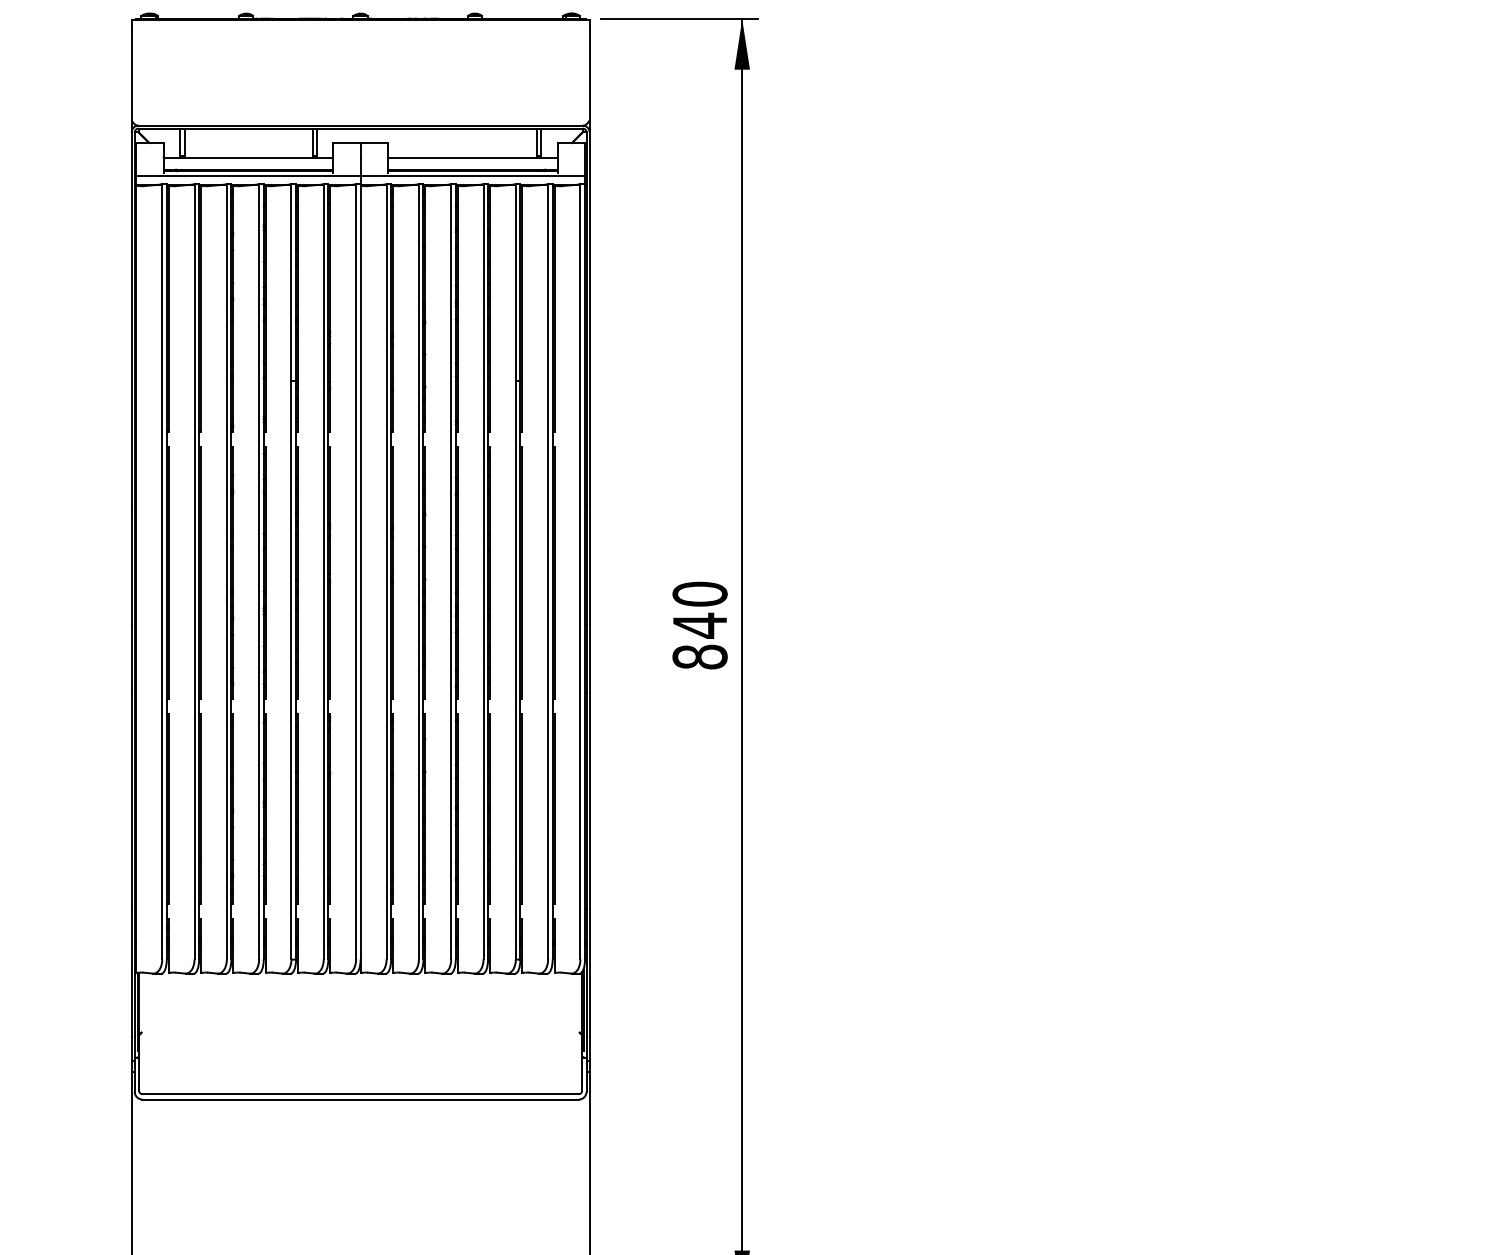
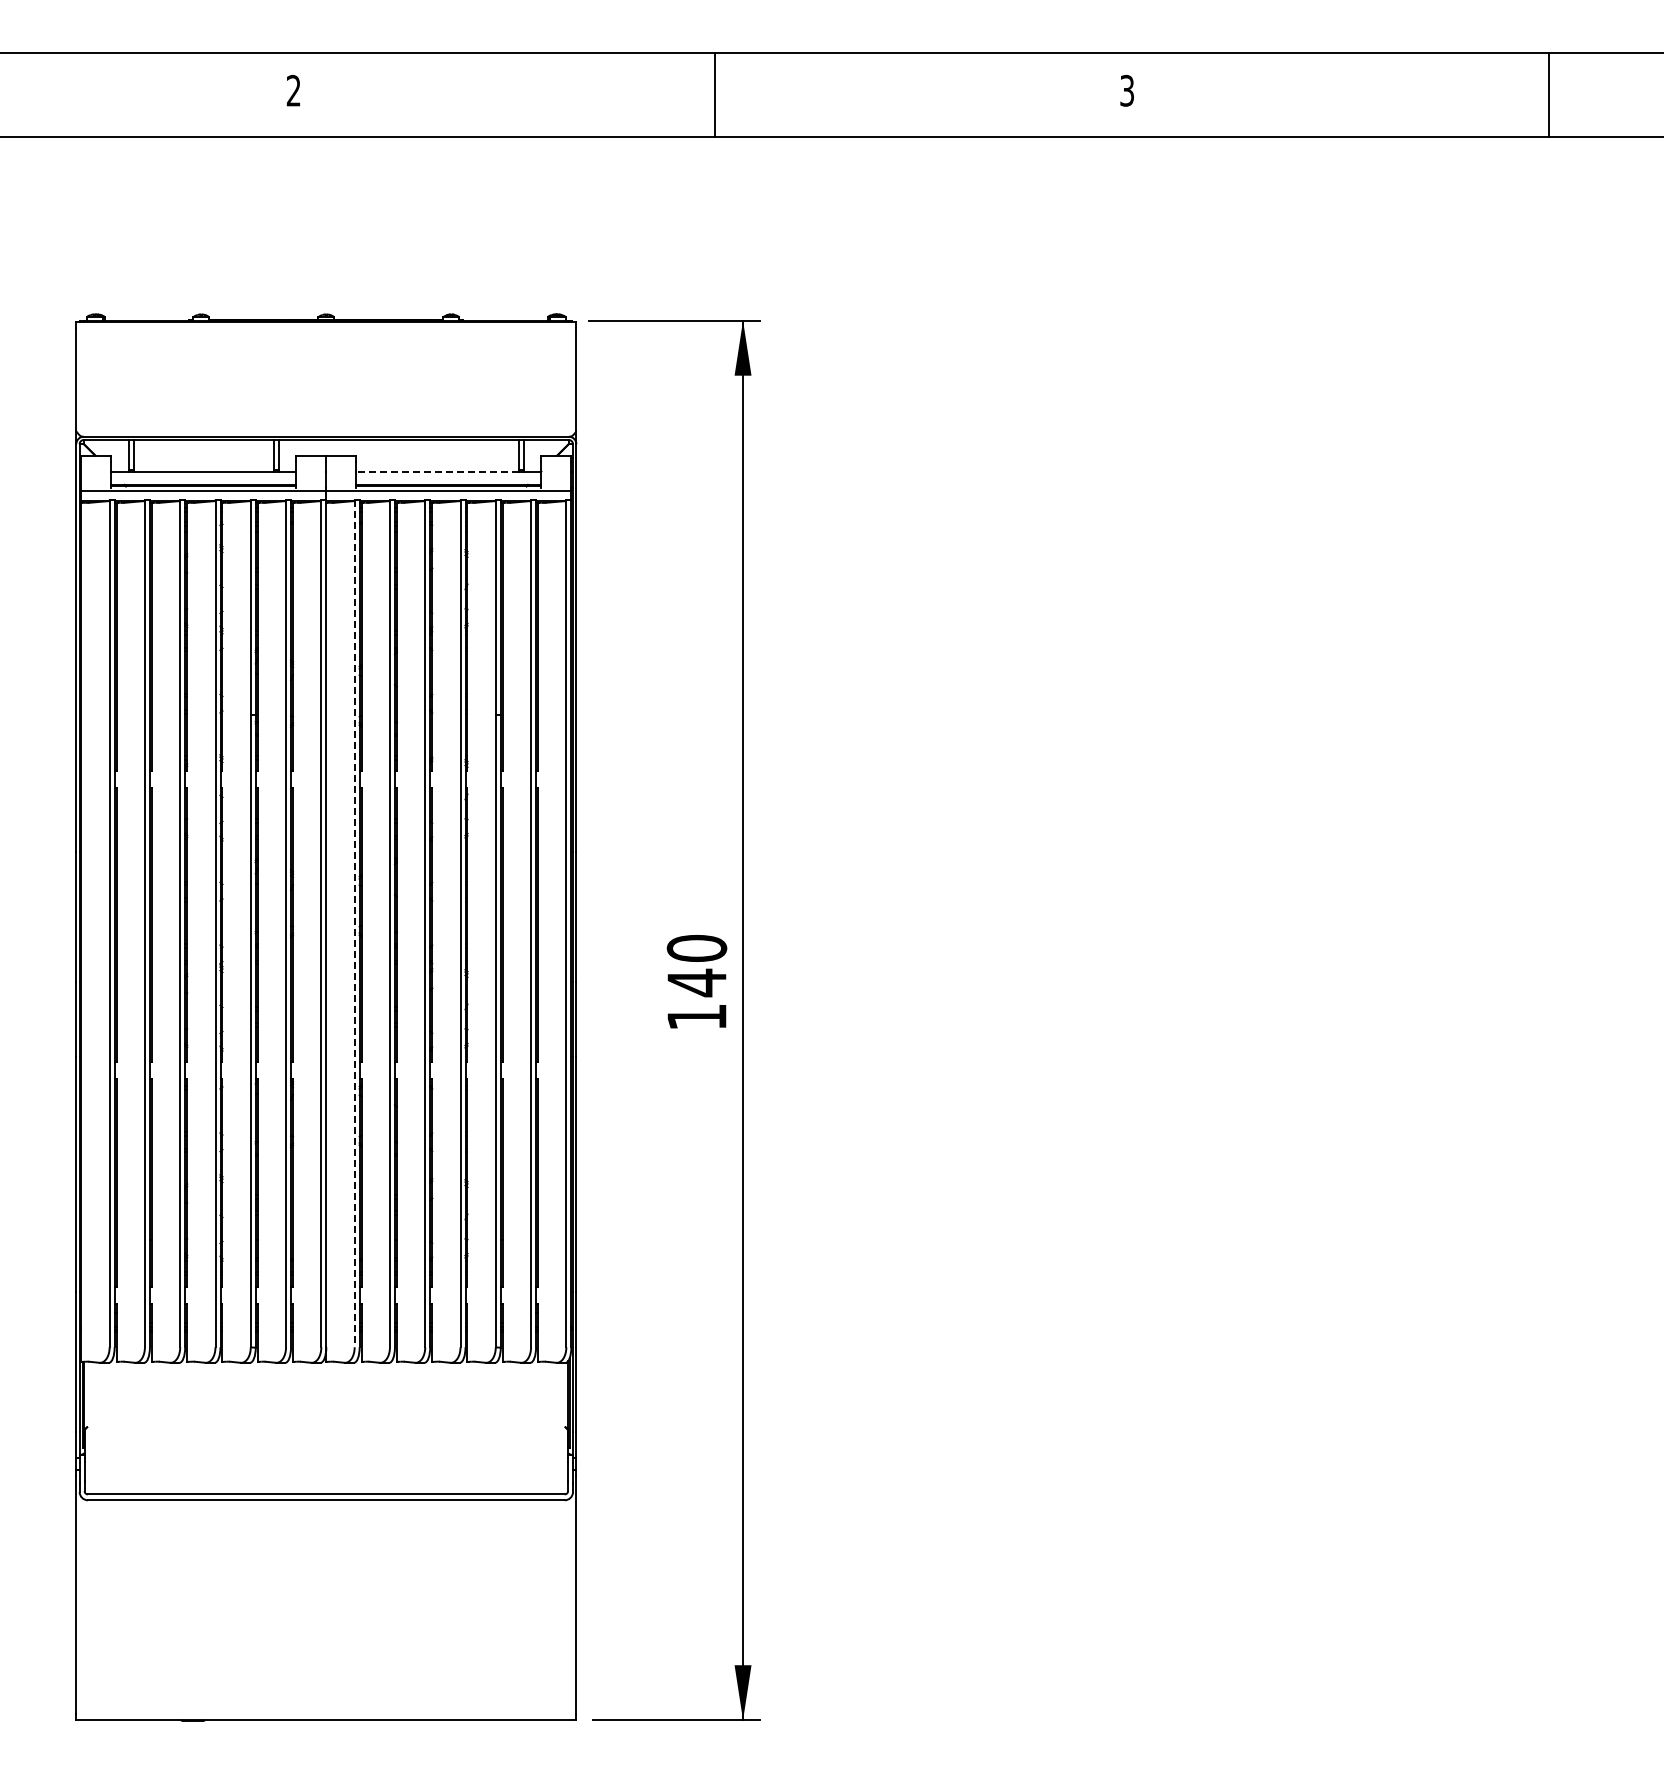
line: (462, 157) -> (437, 471), solid -> dashed
line: (386, 571) -> (354, 923), solid -> dashed
text: (699, 656) -> (696, 1016), 840 -> 140

